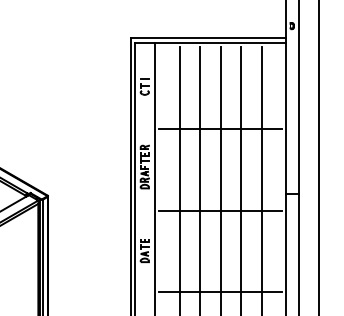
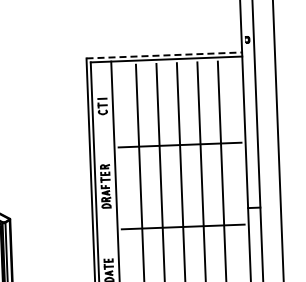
line: (208, 38) -> (164, 55), solid -> dashed

